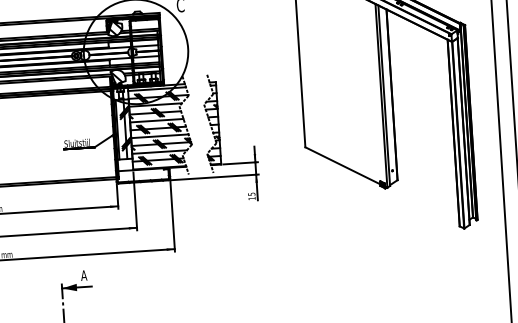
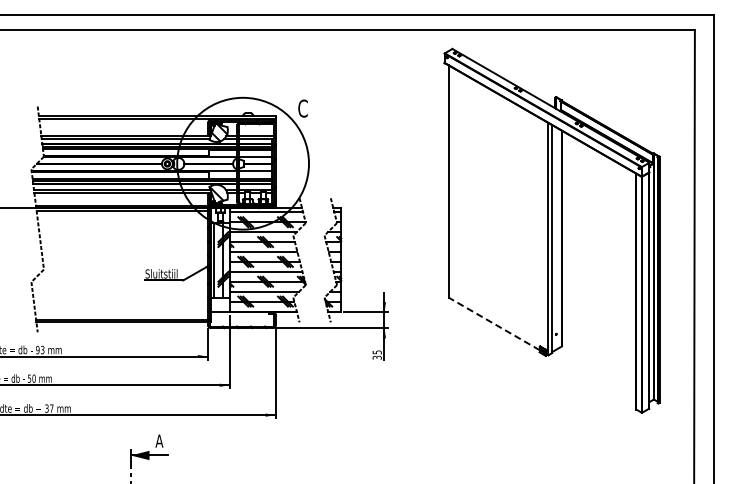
line: (343, 165) -> (494, 323), solid -> dashed
text: (251, 198) -> (376, 357), 15 -> 35

